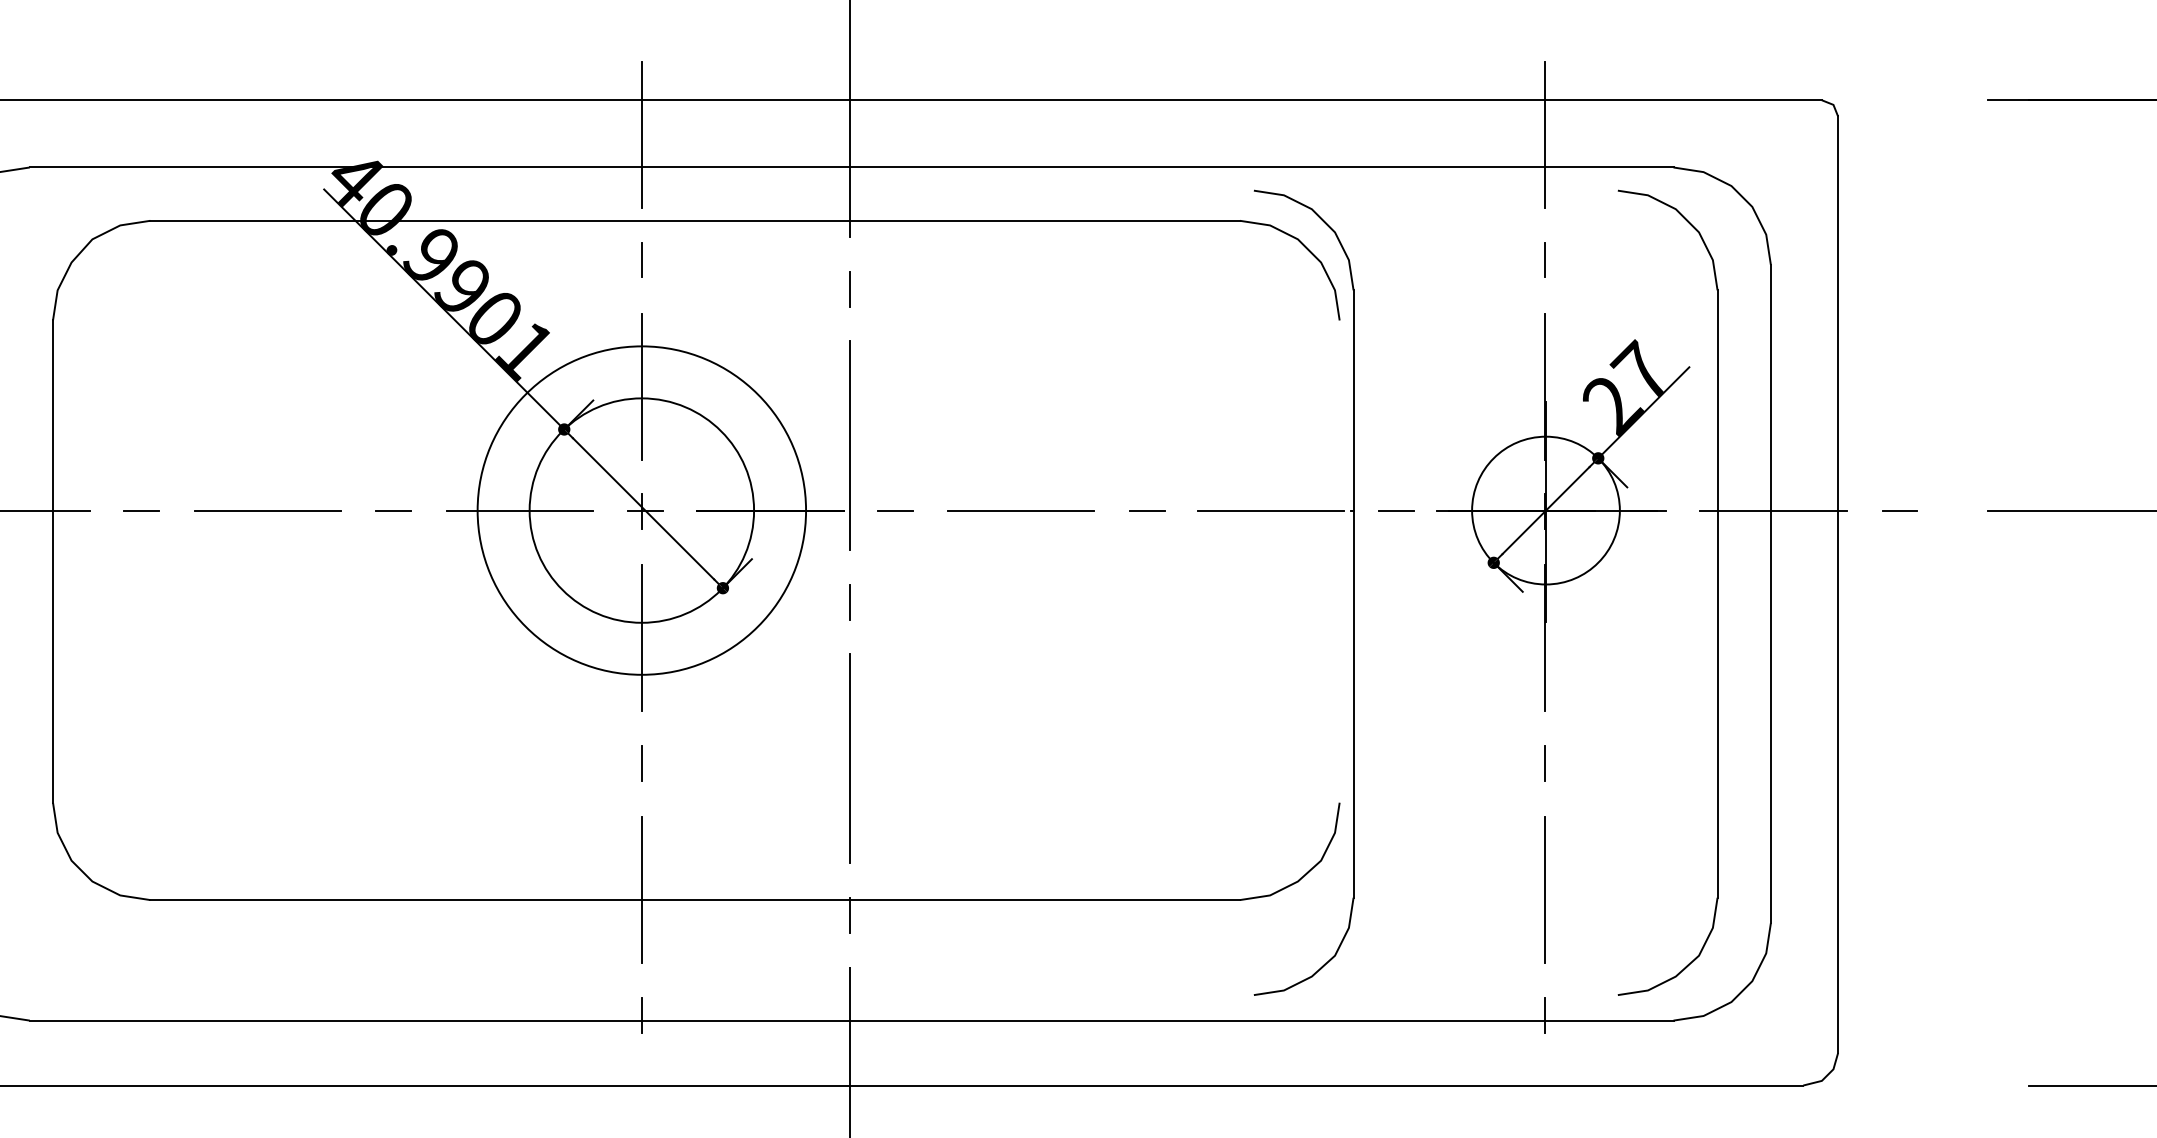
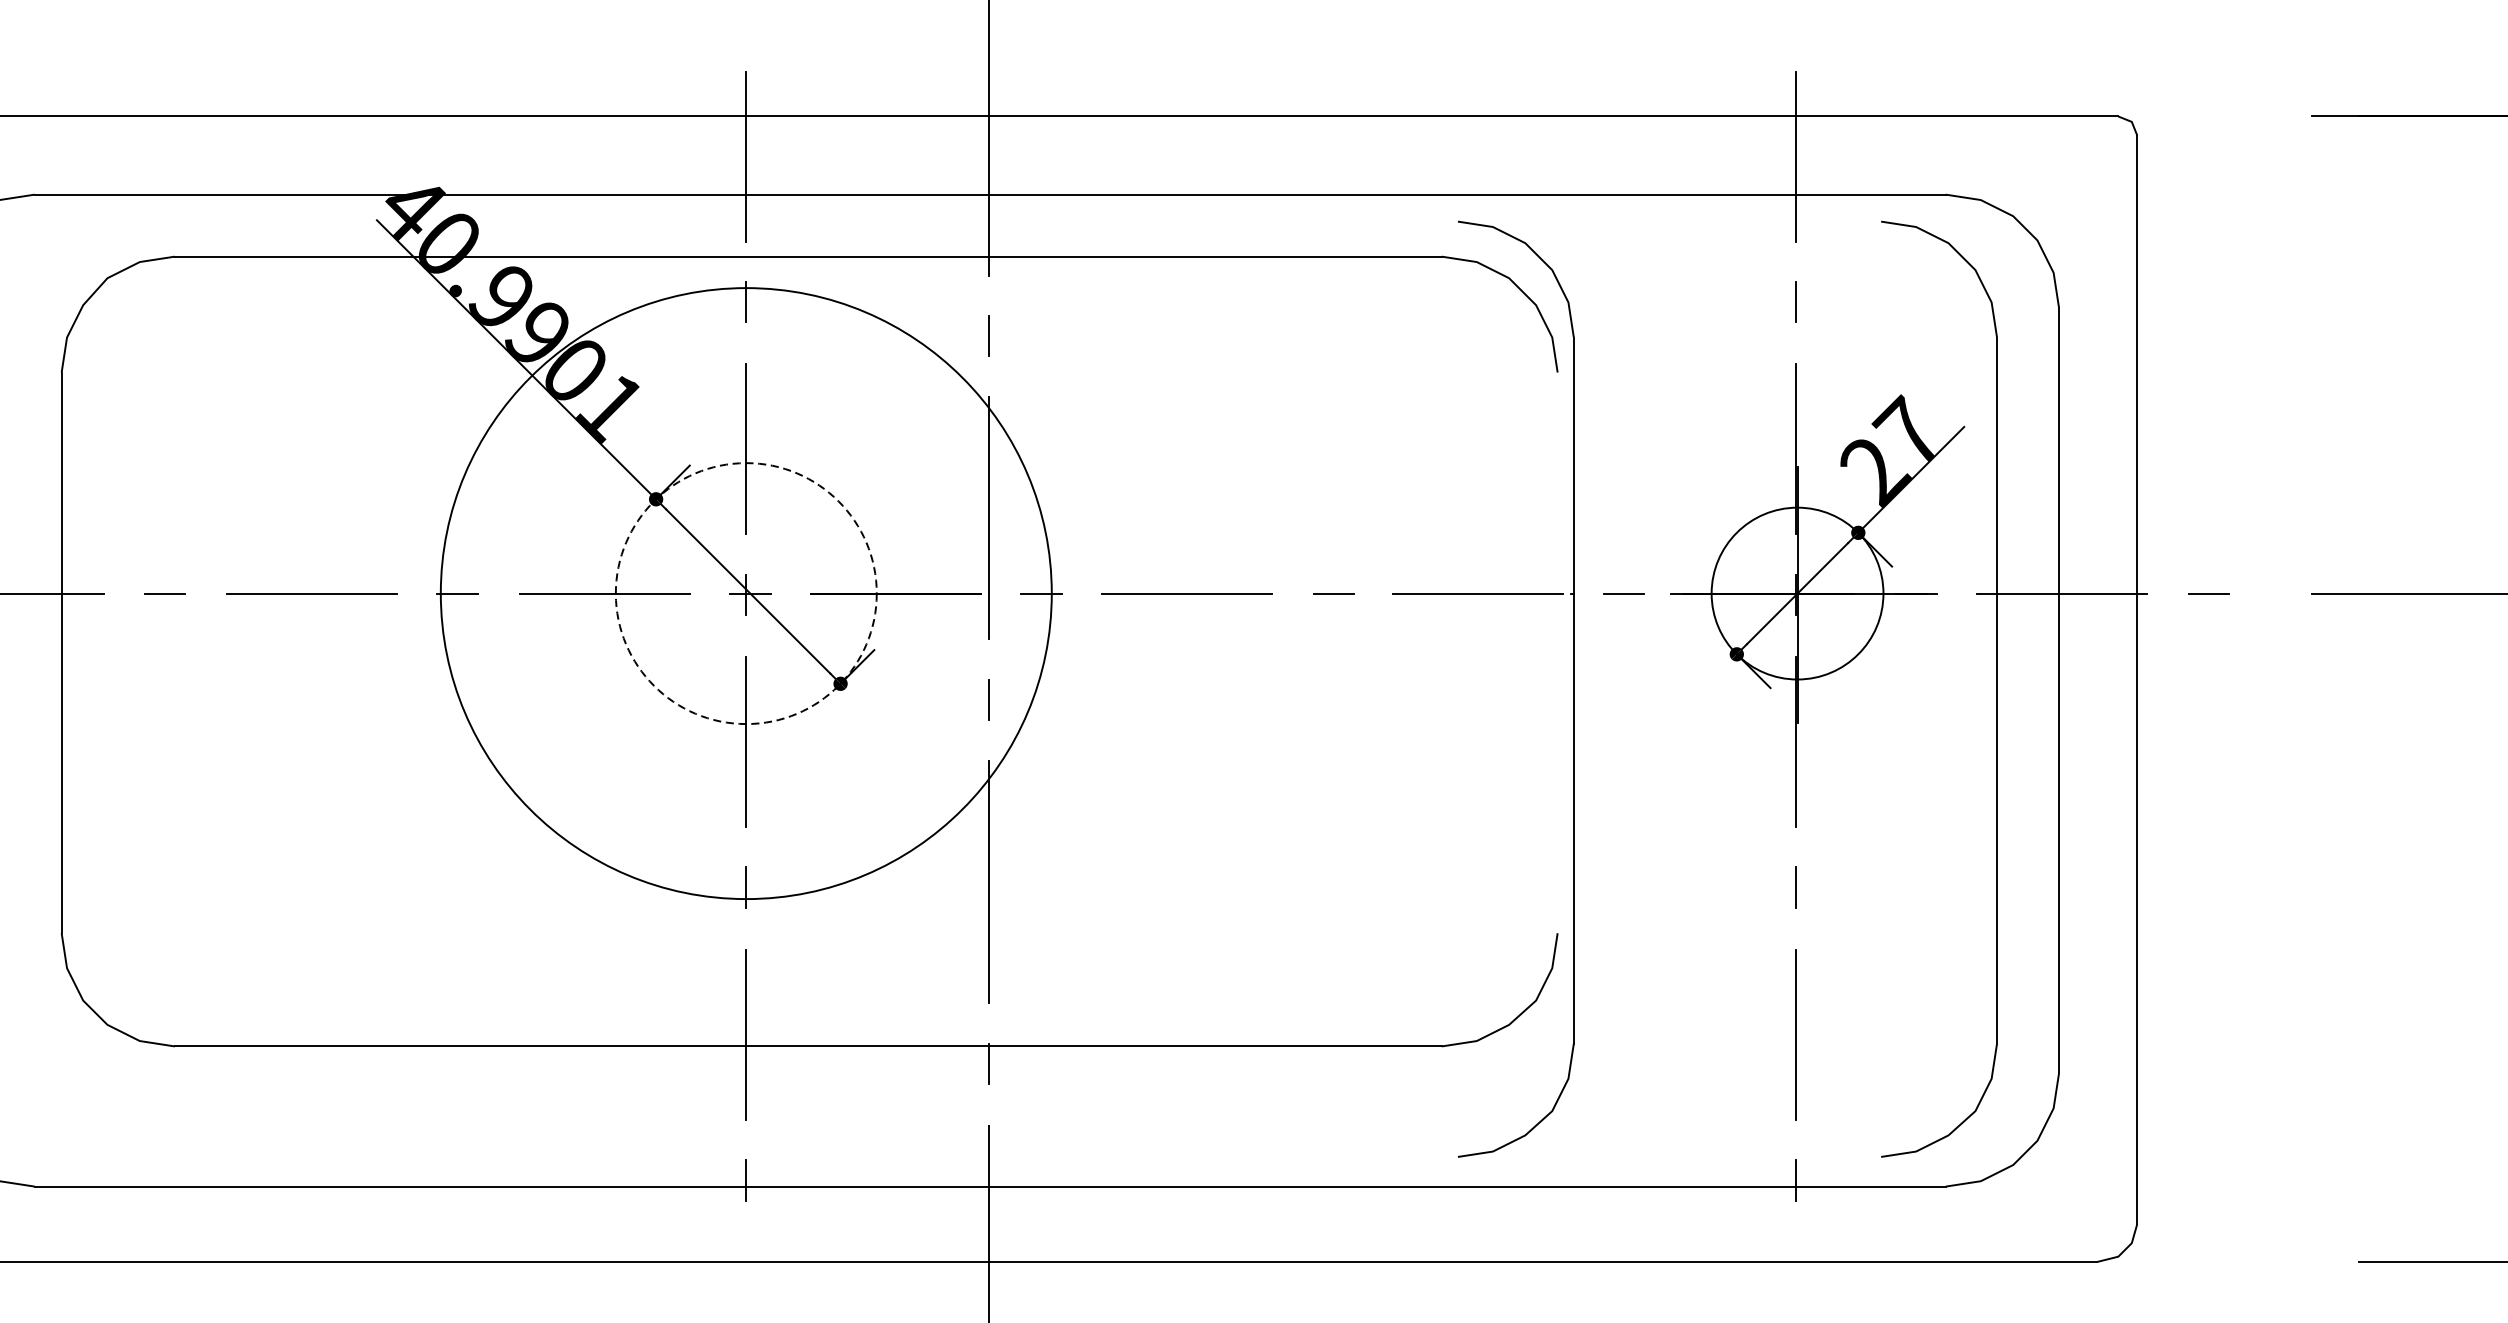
circle: (641, 510) -> (745, 593), size x1.6
circle: (641, 510) -> (745, 593), solid -> dashed

